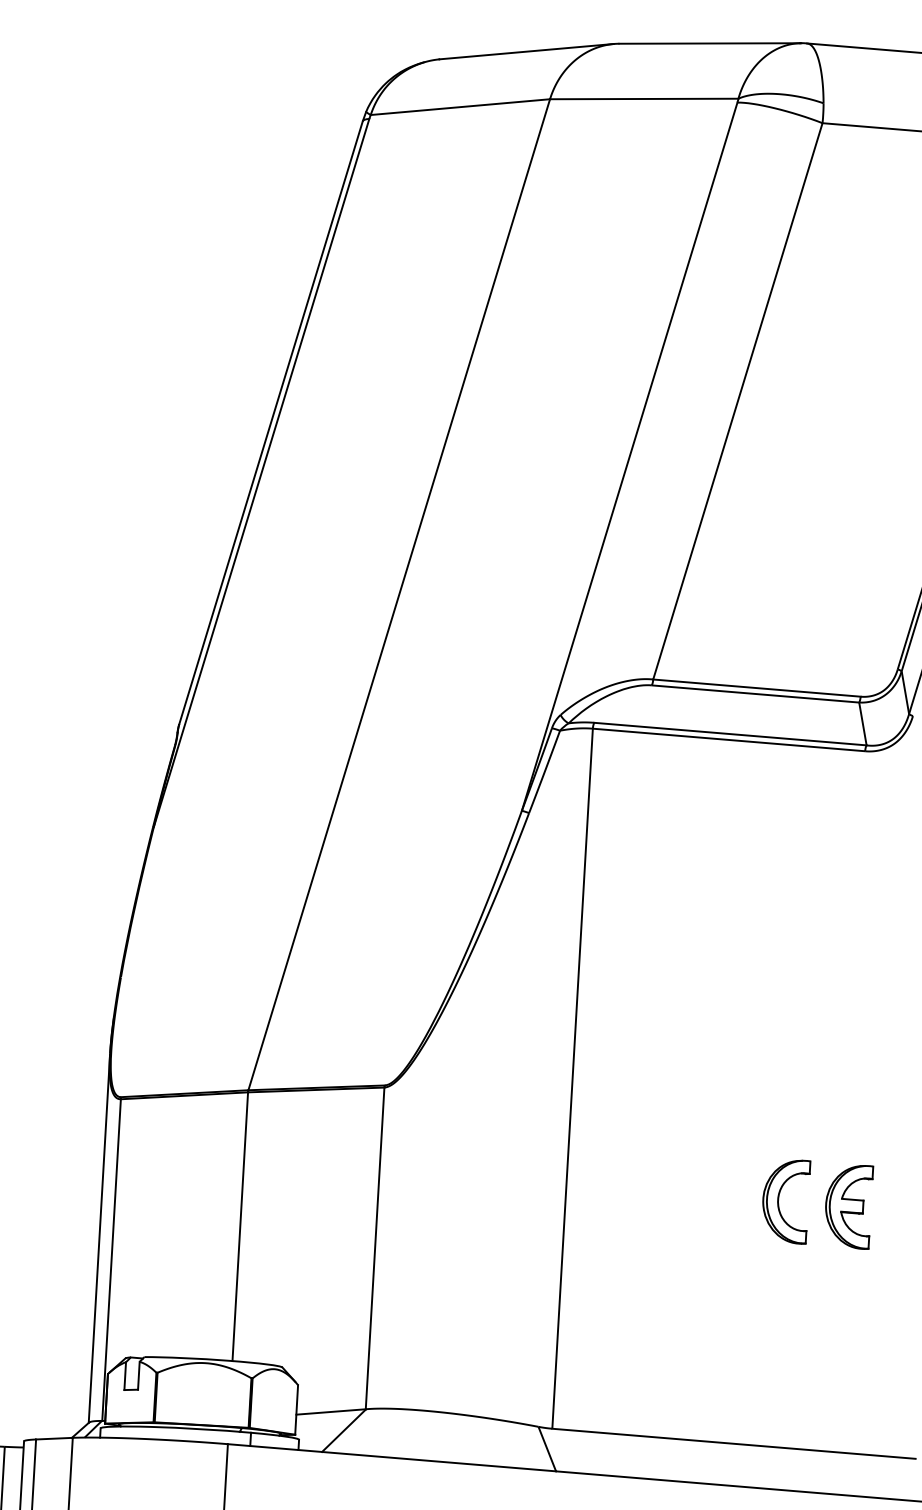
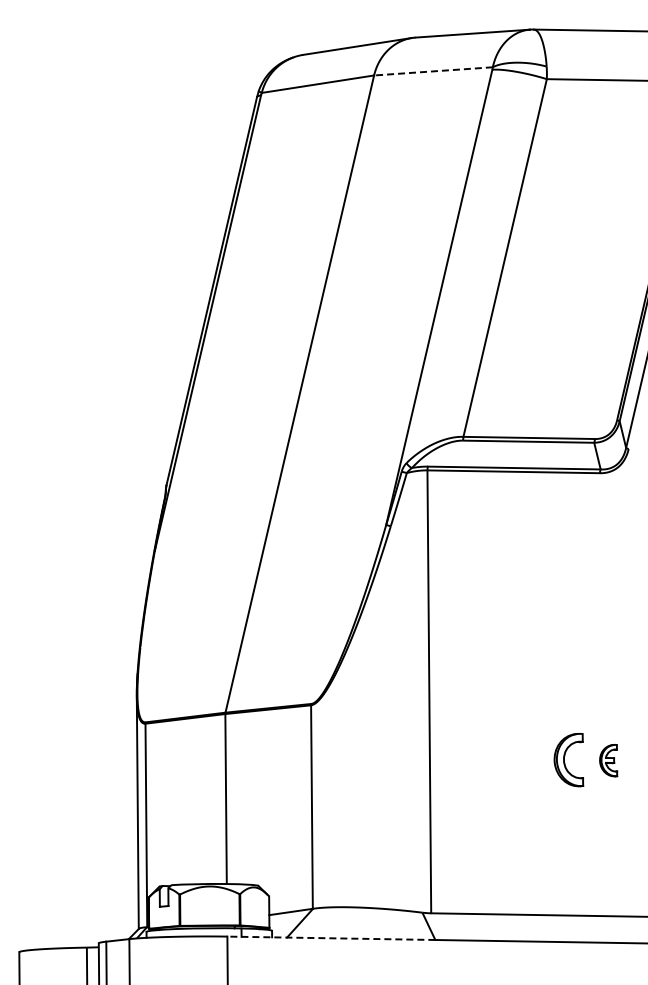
line: (642, 99) -> (432, 71), solid -> dashed
part: (848, 1205) -> (608, 760), size x0.6
line: (392, 1458) -> (331, 938), solid -> dashed

